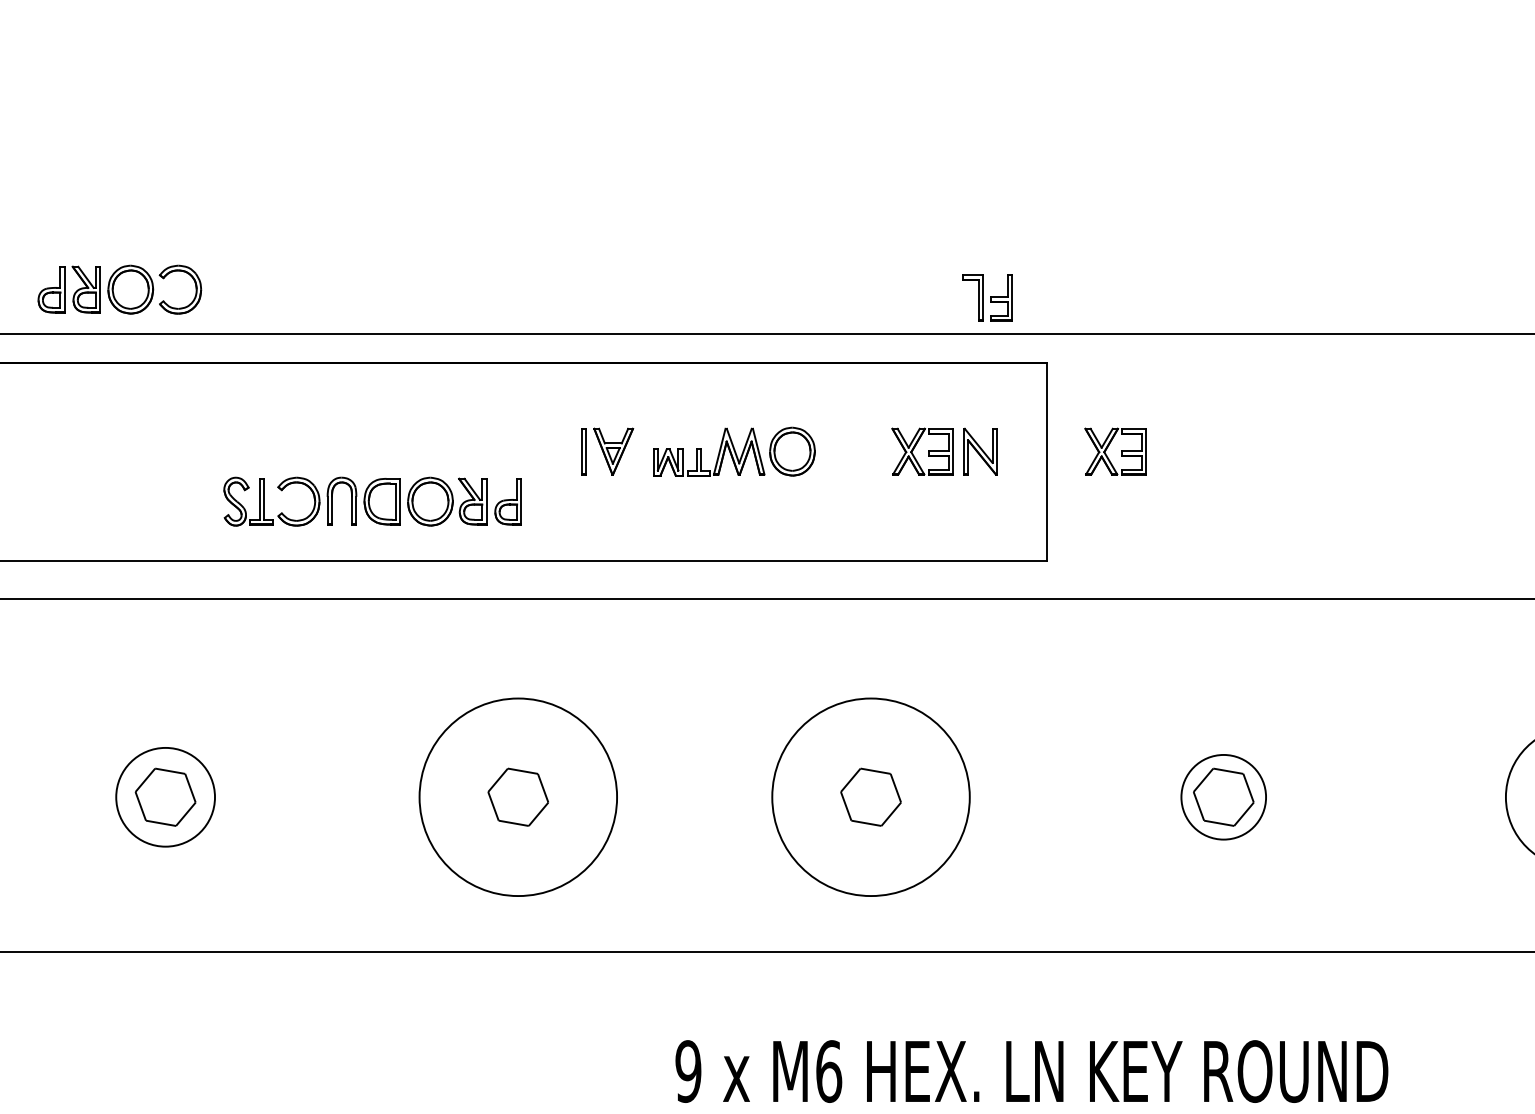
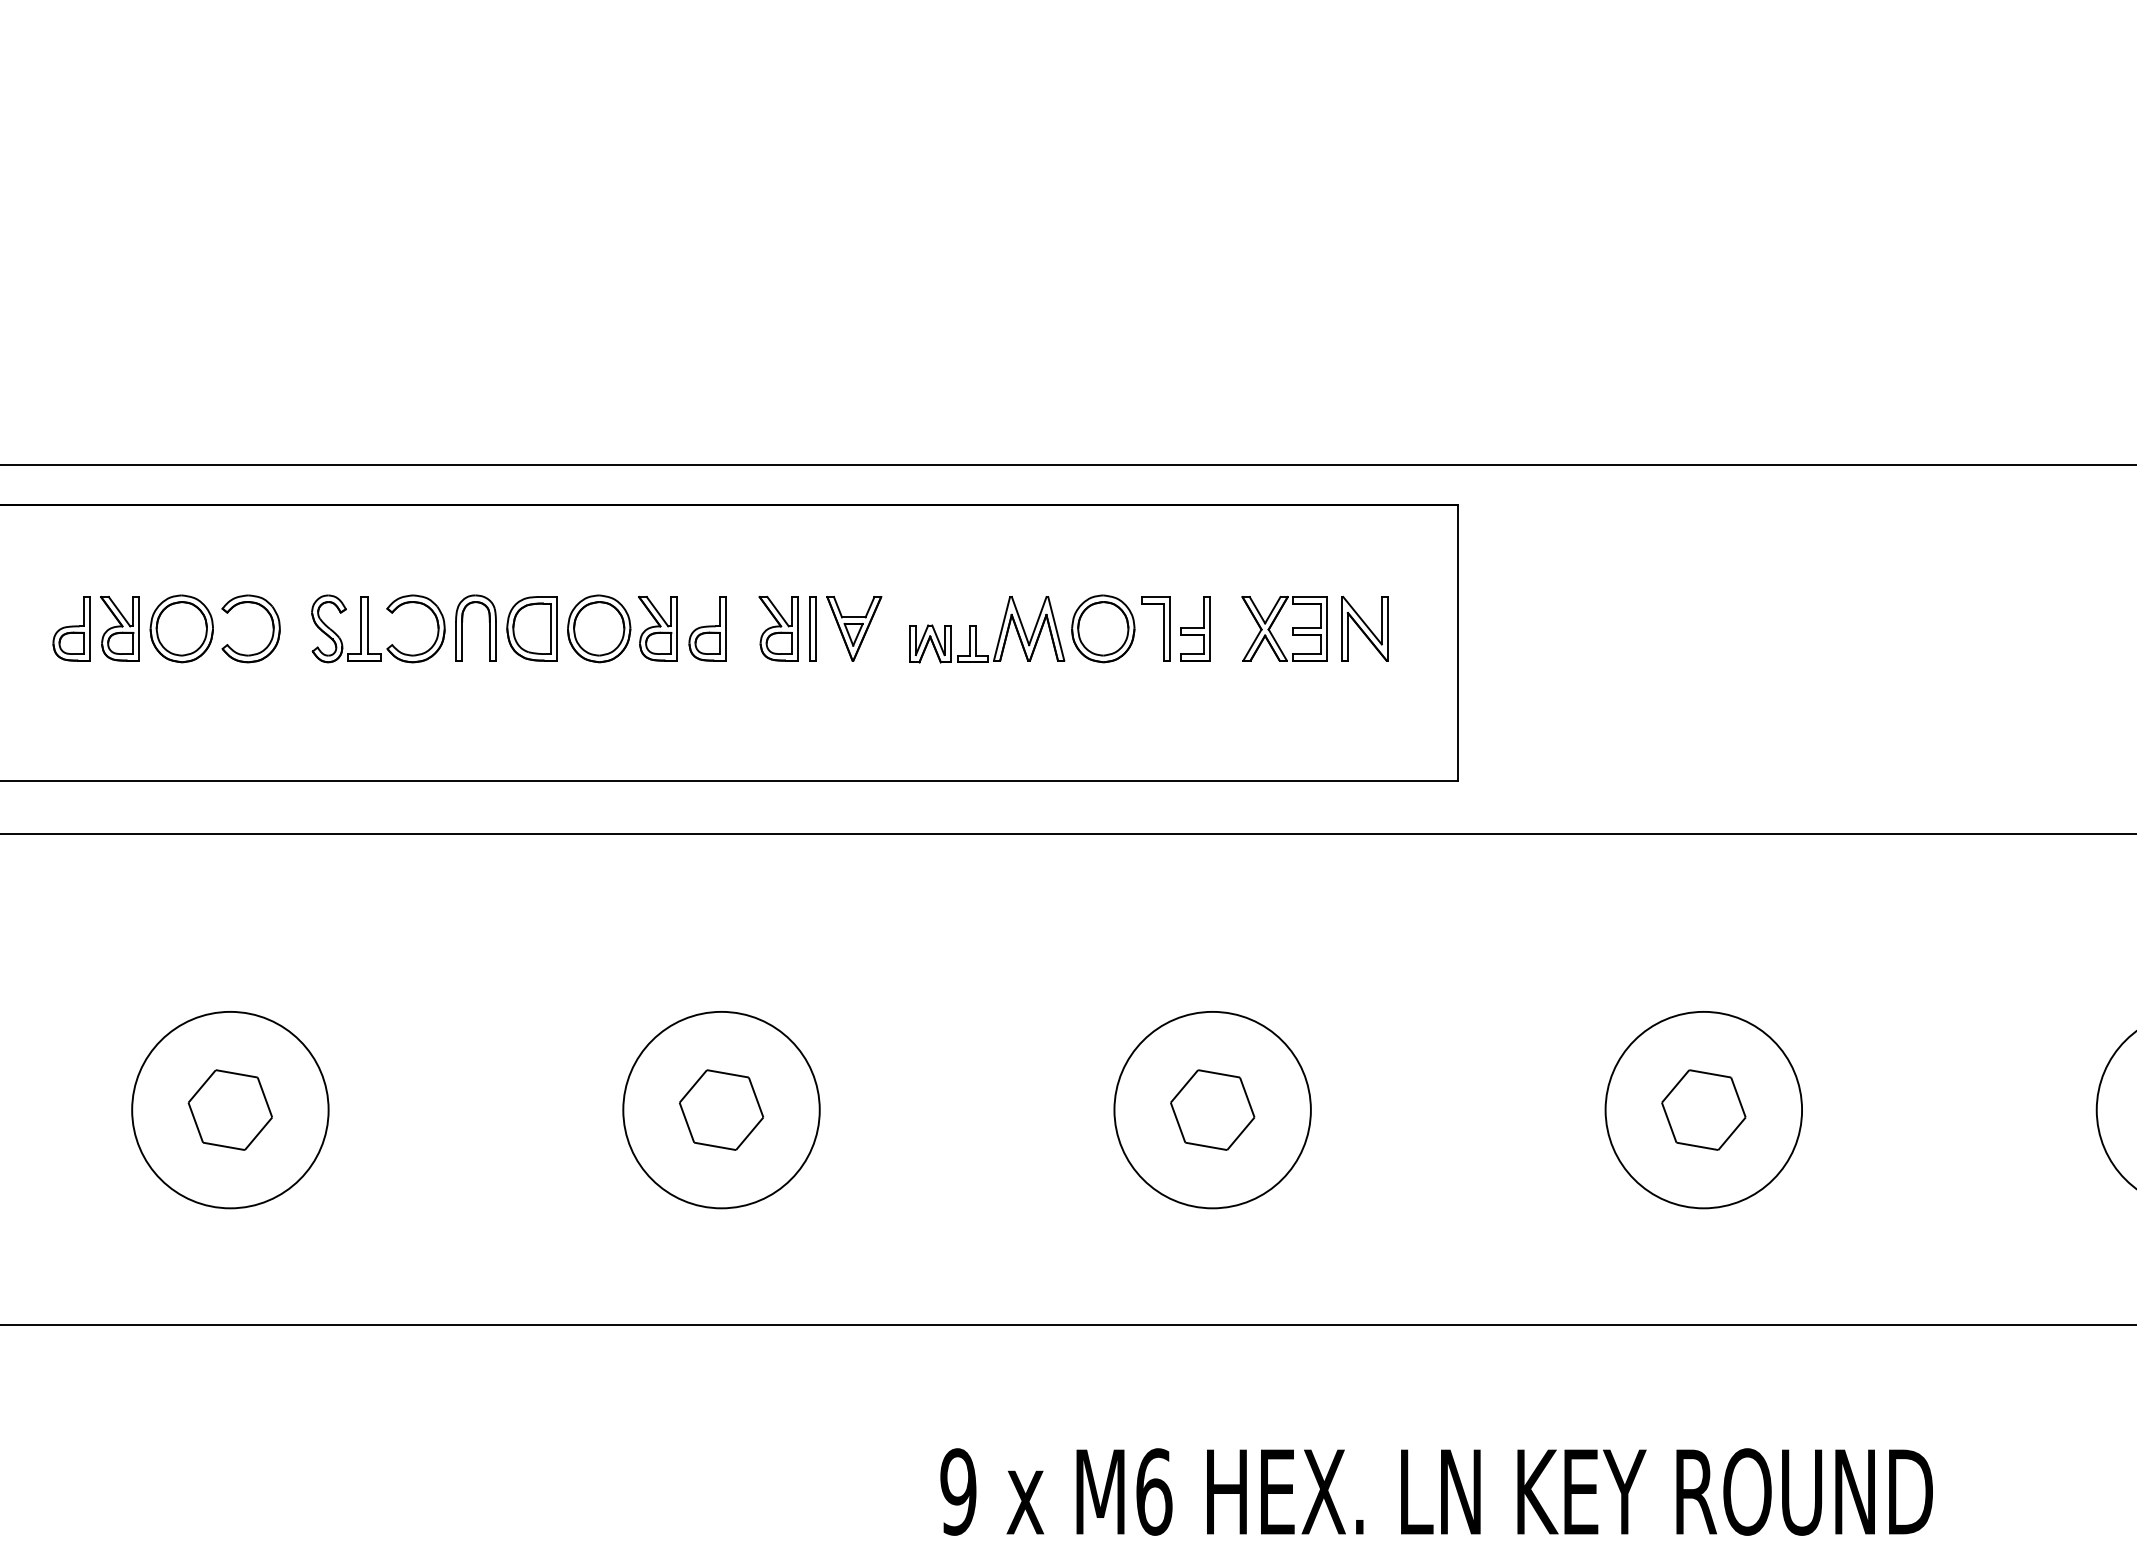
part: (119, 289) -> (166, 628), moved
part: (987, 297) -> (1175, 628), moved
part: (558, 451) -> (777, 628), added
part: (1115, 451) -> (1553, 628), removed
part: (372, 501) -> (518, 628), moved
circle: (165, 796) -> (230, 1109), size x1.43
circle: (517, 796) -> (720, 1109), size x0.71
circle: (870, 796) -> (1211, 1109), size x0.71
circle: (1223, 796) -> (1703, 1109), size x1.67

